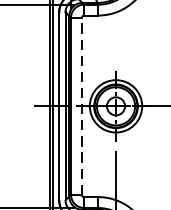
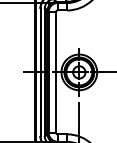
line: (82, 105) -> (56, 71), dashed -> solid

